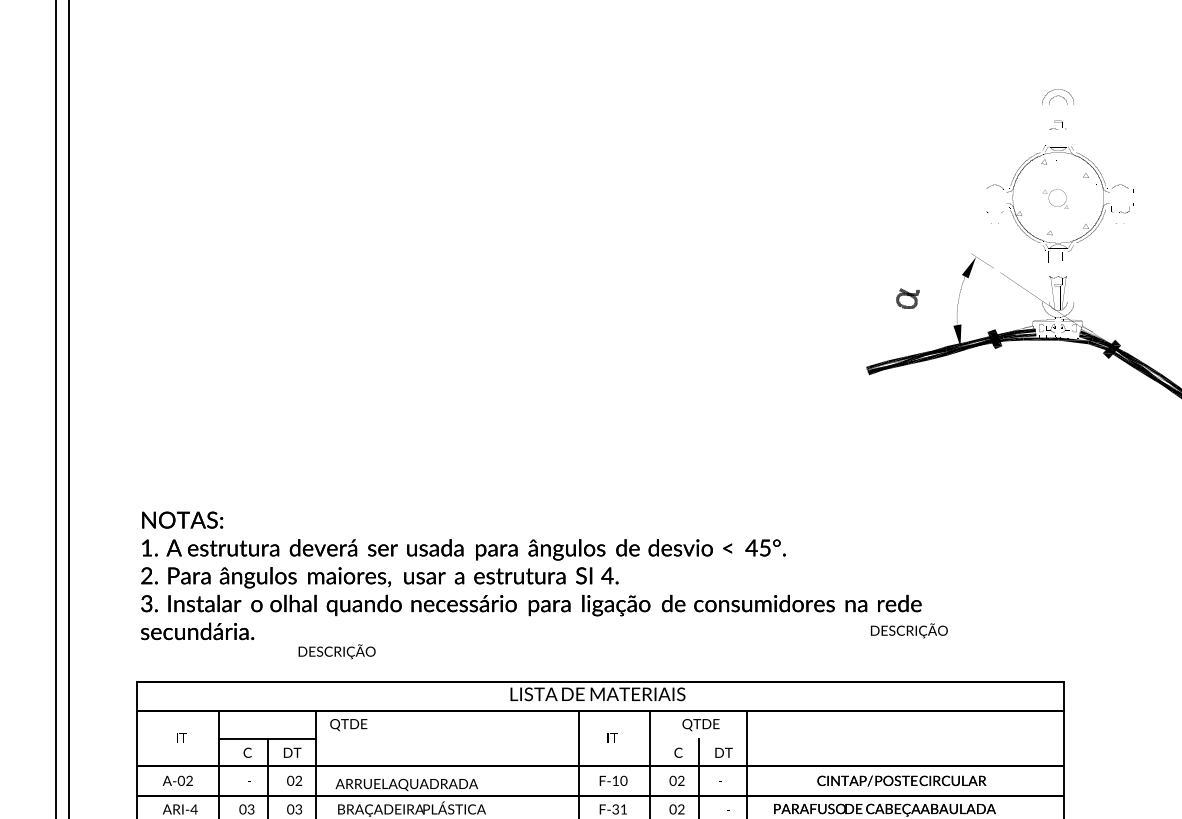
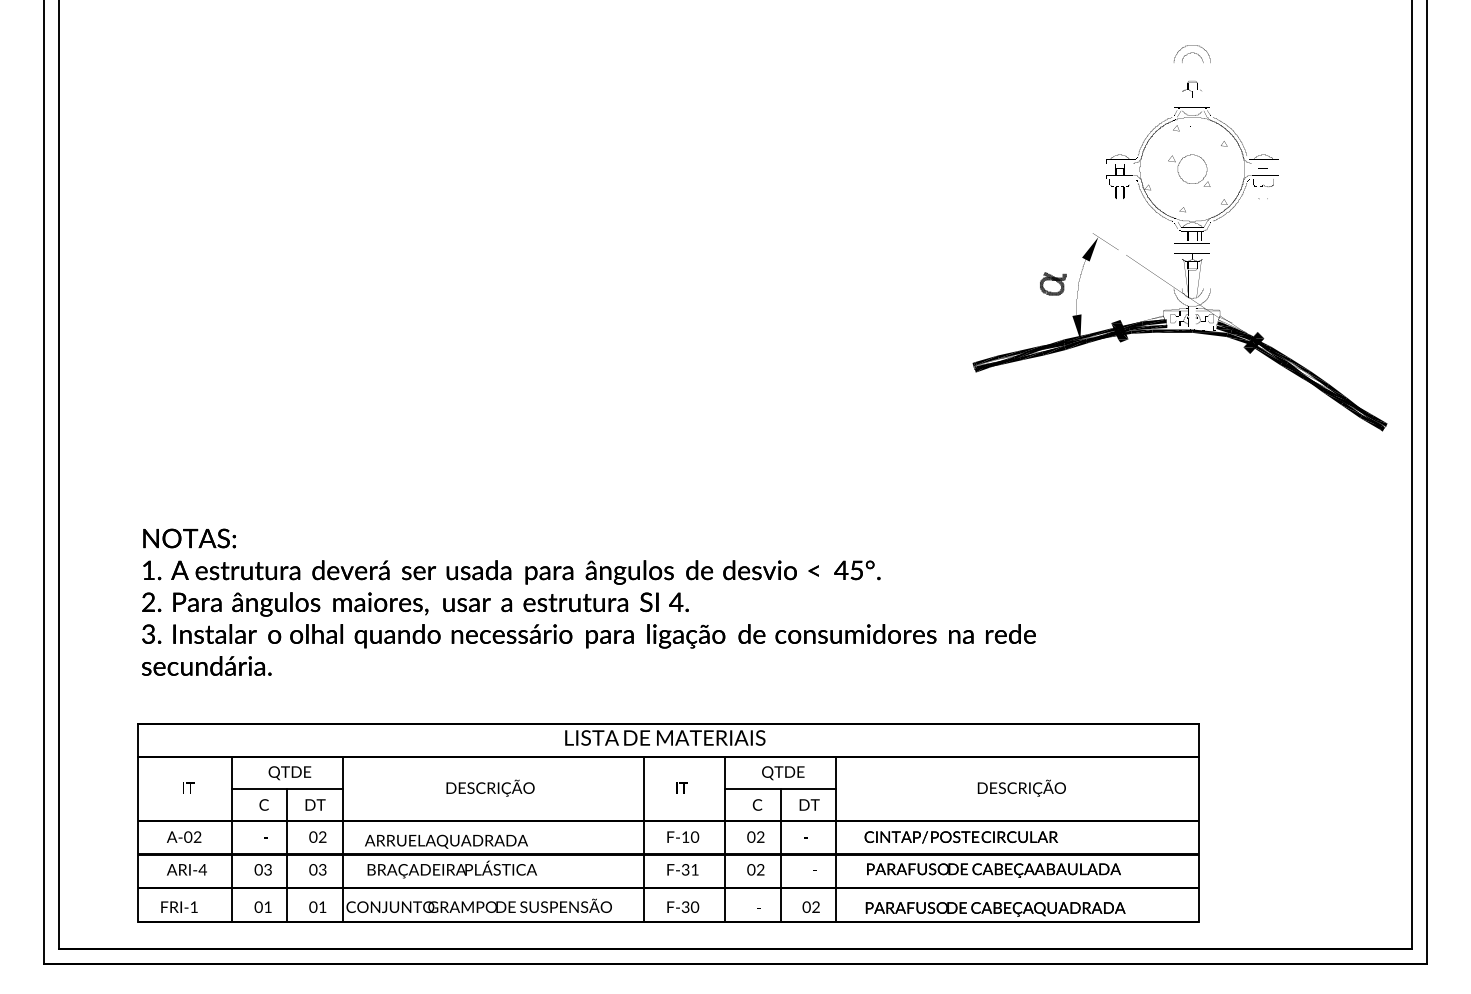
part: (1055, 198) -> (1189, 170), size x1.43
part: (908, 298) -> (1053, 283), moved
text: (909, 630) -> (1021, 787), moved
text: (337, 651) -> (490, 787), moved
text: (348, 725) -> (289, 773), moved
line: (698, 738) -> (780, 788), added
text: (901, 781) -> (960, 837), moved

